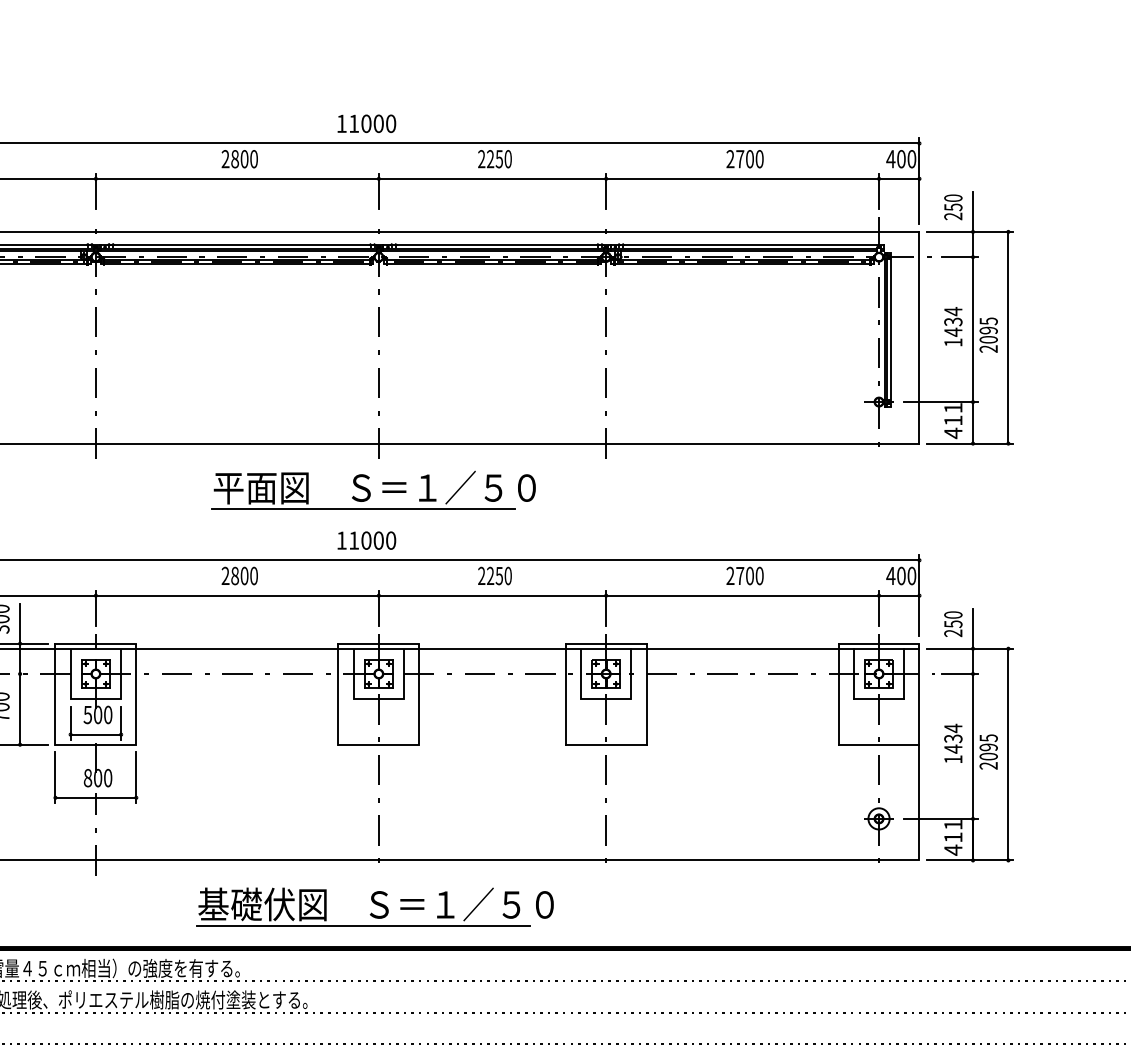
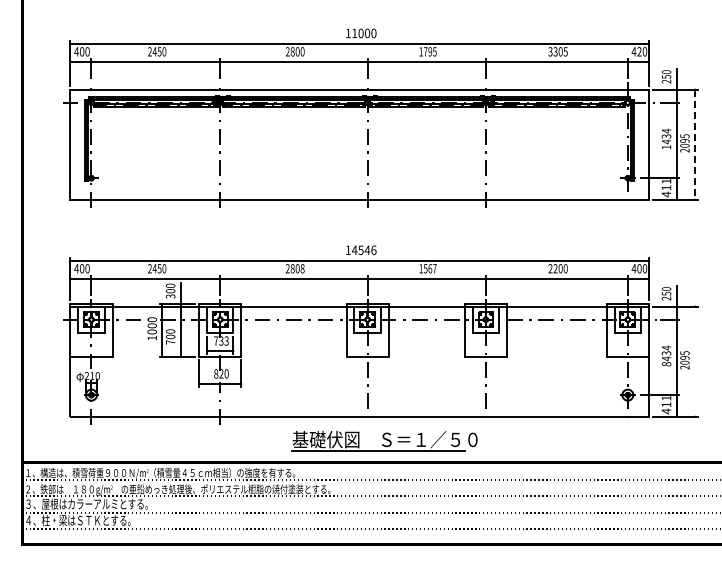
text: (494, 158) -> (427, 51), 2250 -> 1795
text: (743, 158) -> (557, 51), 2700 -> 3305
text: (901, 158) -> (639, 51), 400 -> 420
line: (1009, 339) -> (695, 145), solid -> dashed
part: (372, 491) -> (364, 224), removed
text: (371, 540) -> (363, 250), 11000 -> 14546
text: (494, 575) -> (427, 268), 2250 -> 1567
text: (740, 575) -> (555, 268), 2700 -> 2200
text: (253, 577) -> (302, 269), 2800 -> 2808
text: (98, 713) -> (221, 340), 500 -> 733
line: (1009, 754) -> (695, 361), removed
text: (953, 760) -> (666, 364), 1434 -> 8434
text: (98, 779) -> (221, 374), 800 -> 820
part: (374, 908) -> (384, 441), moved

